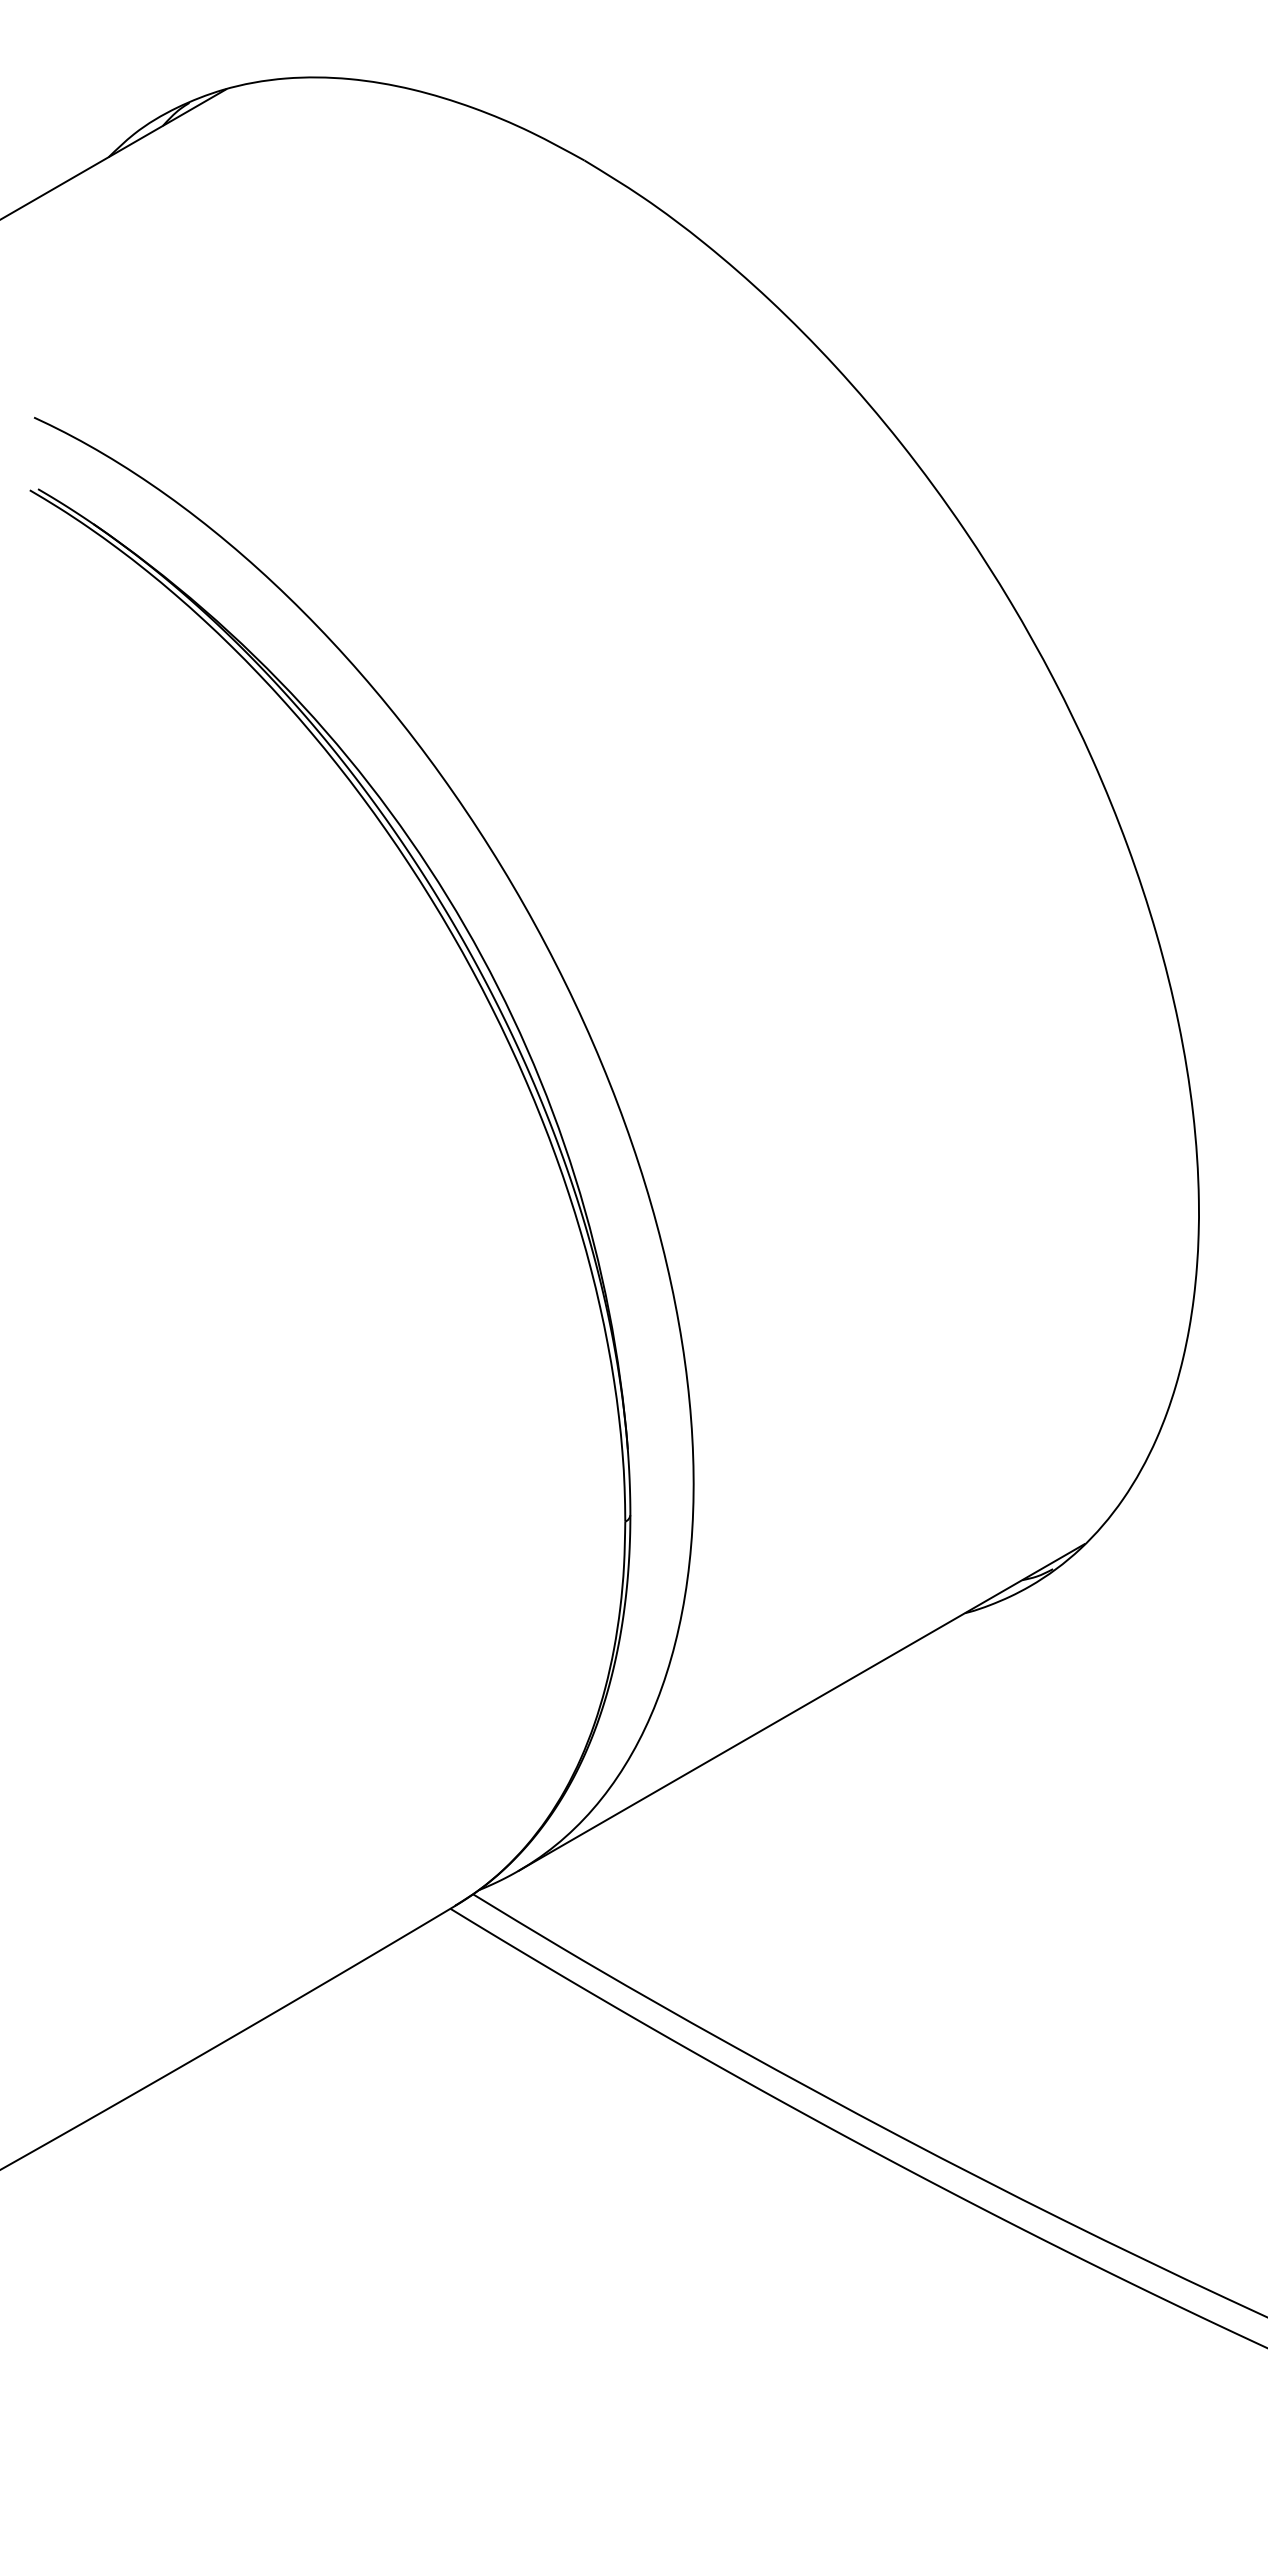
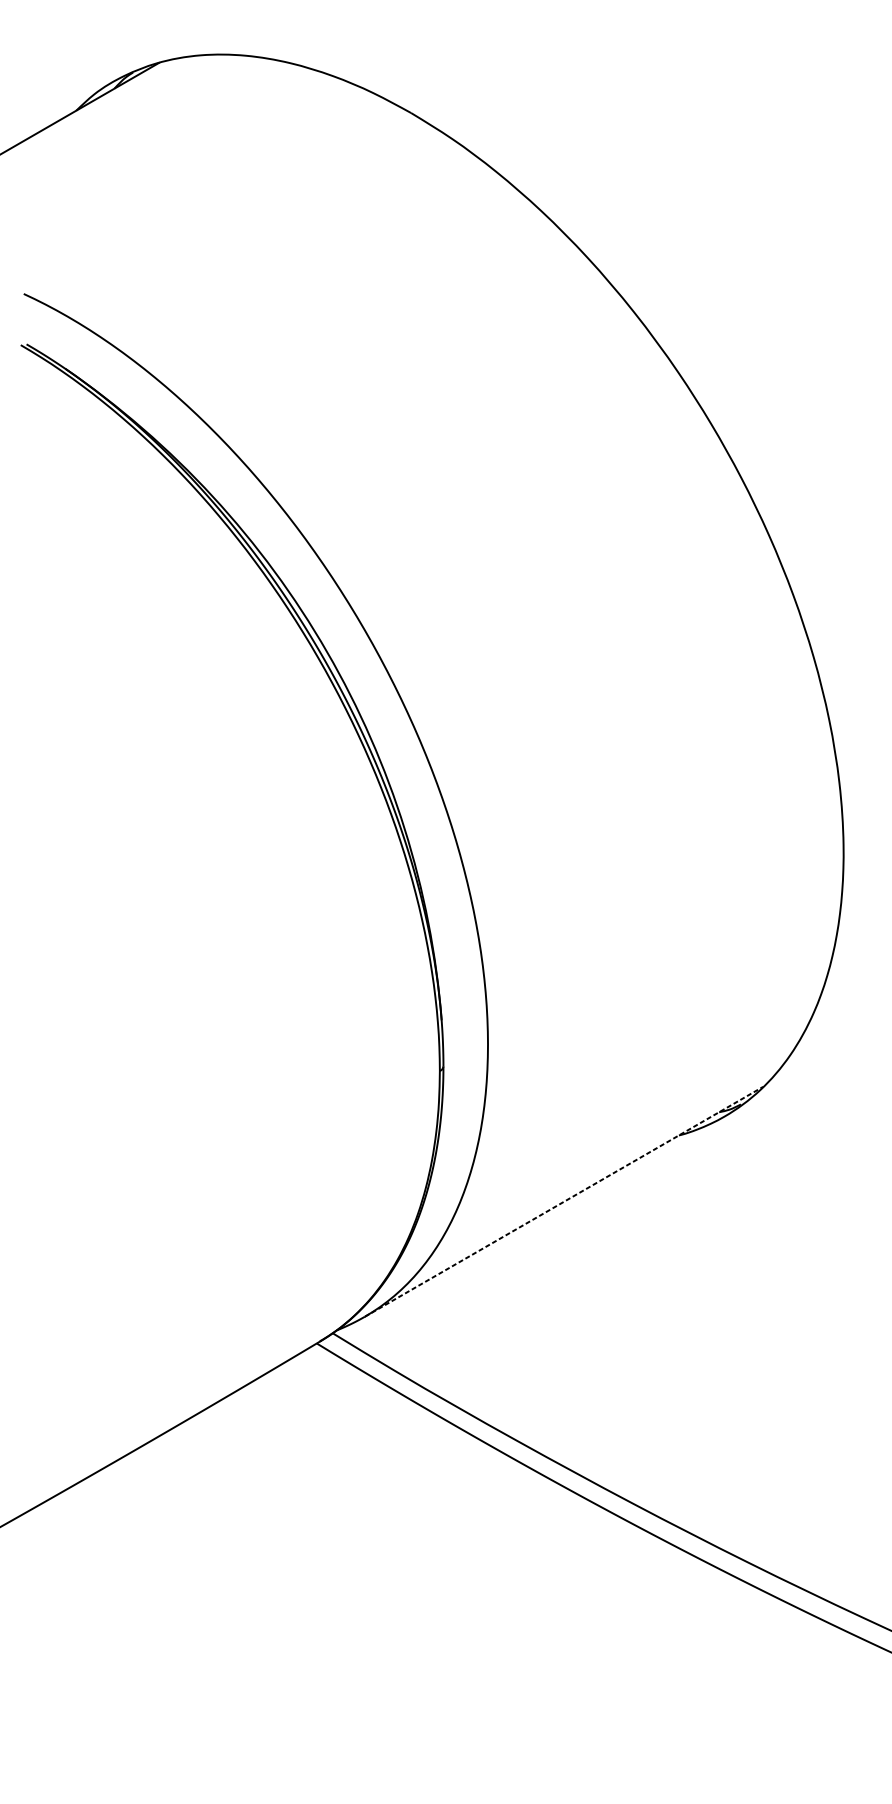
line: (801, 1707) -> (563, 1201), solid -> dashed

